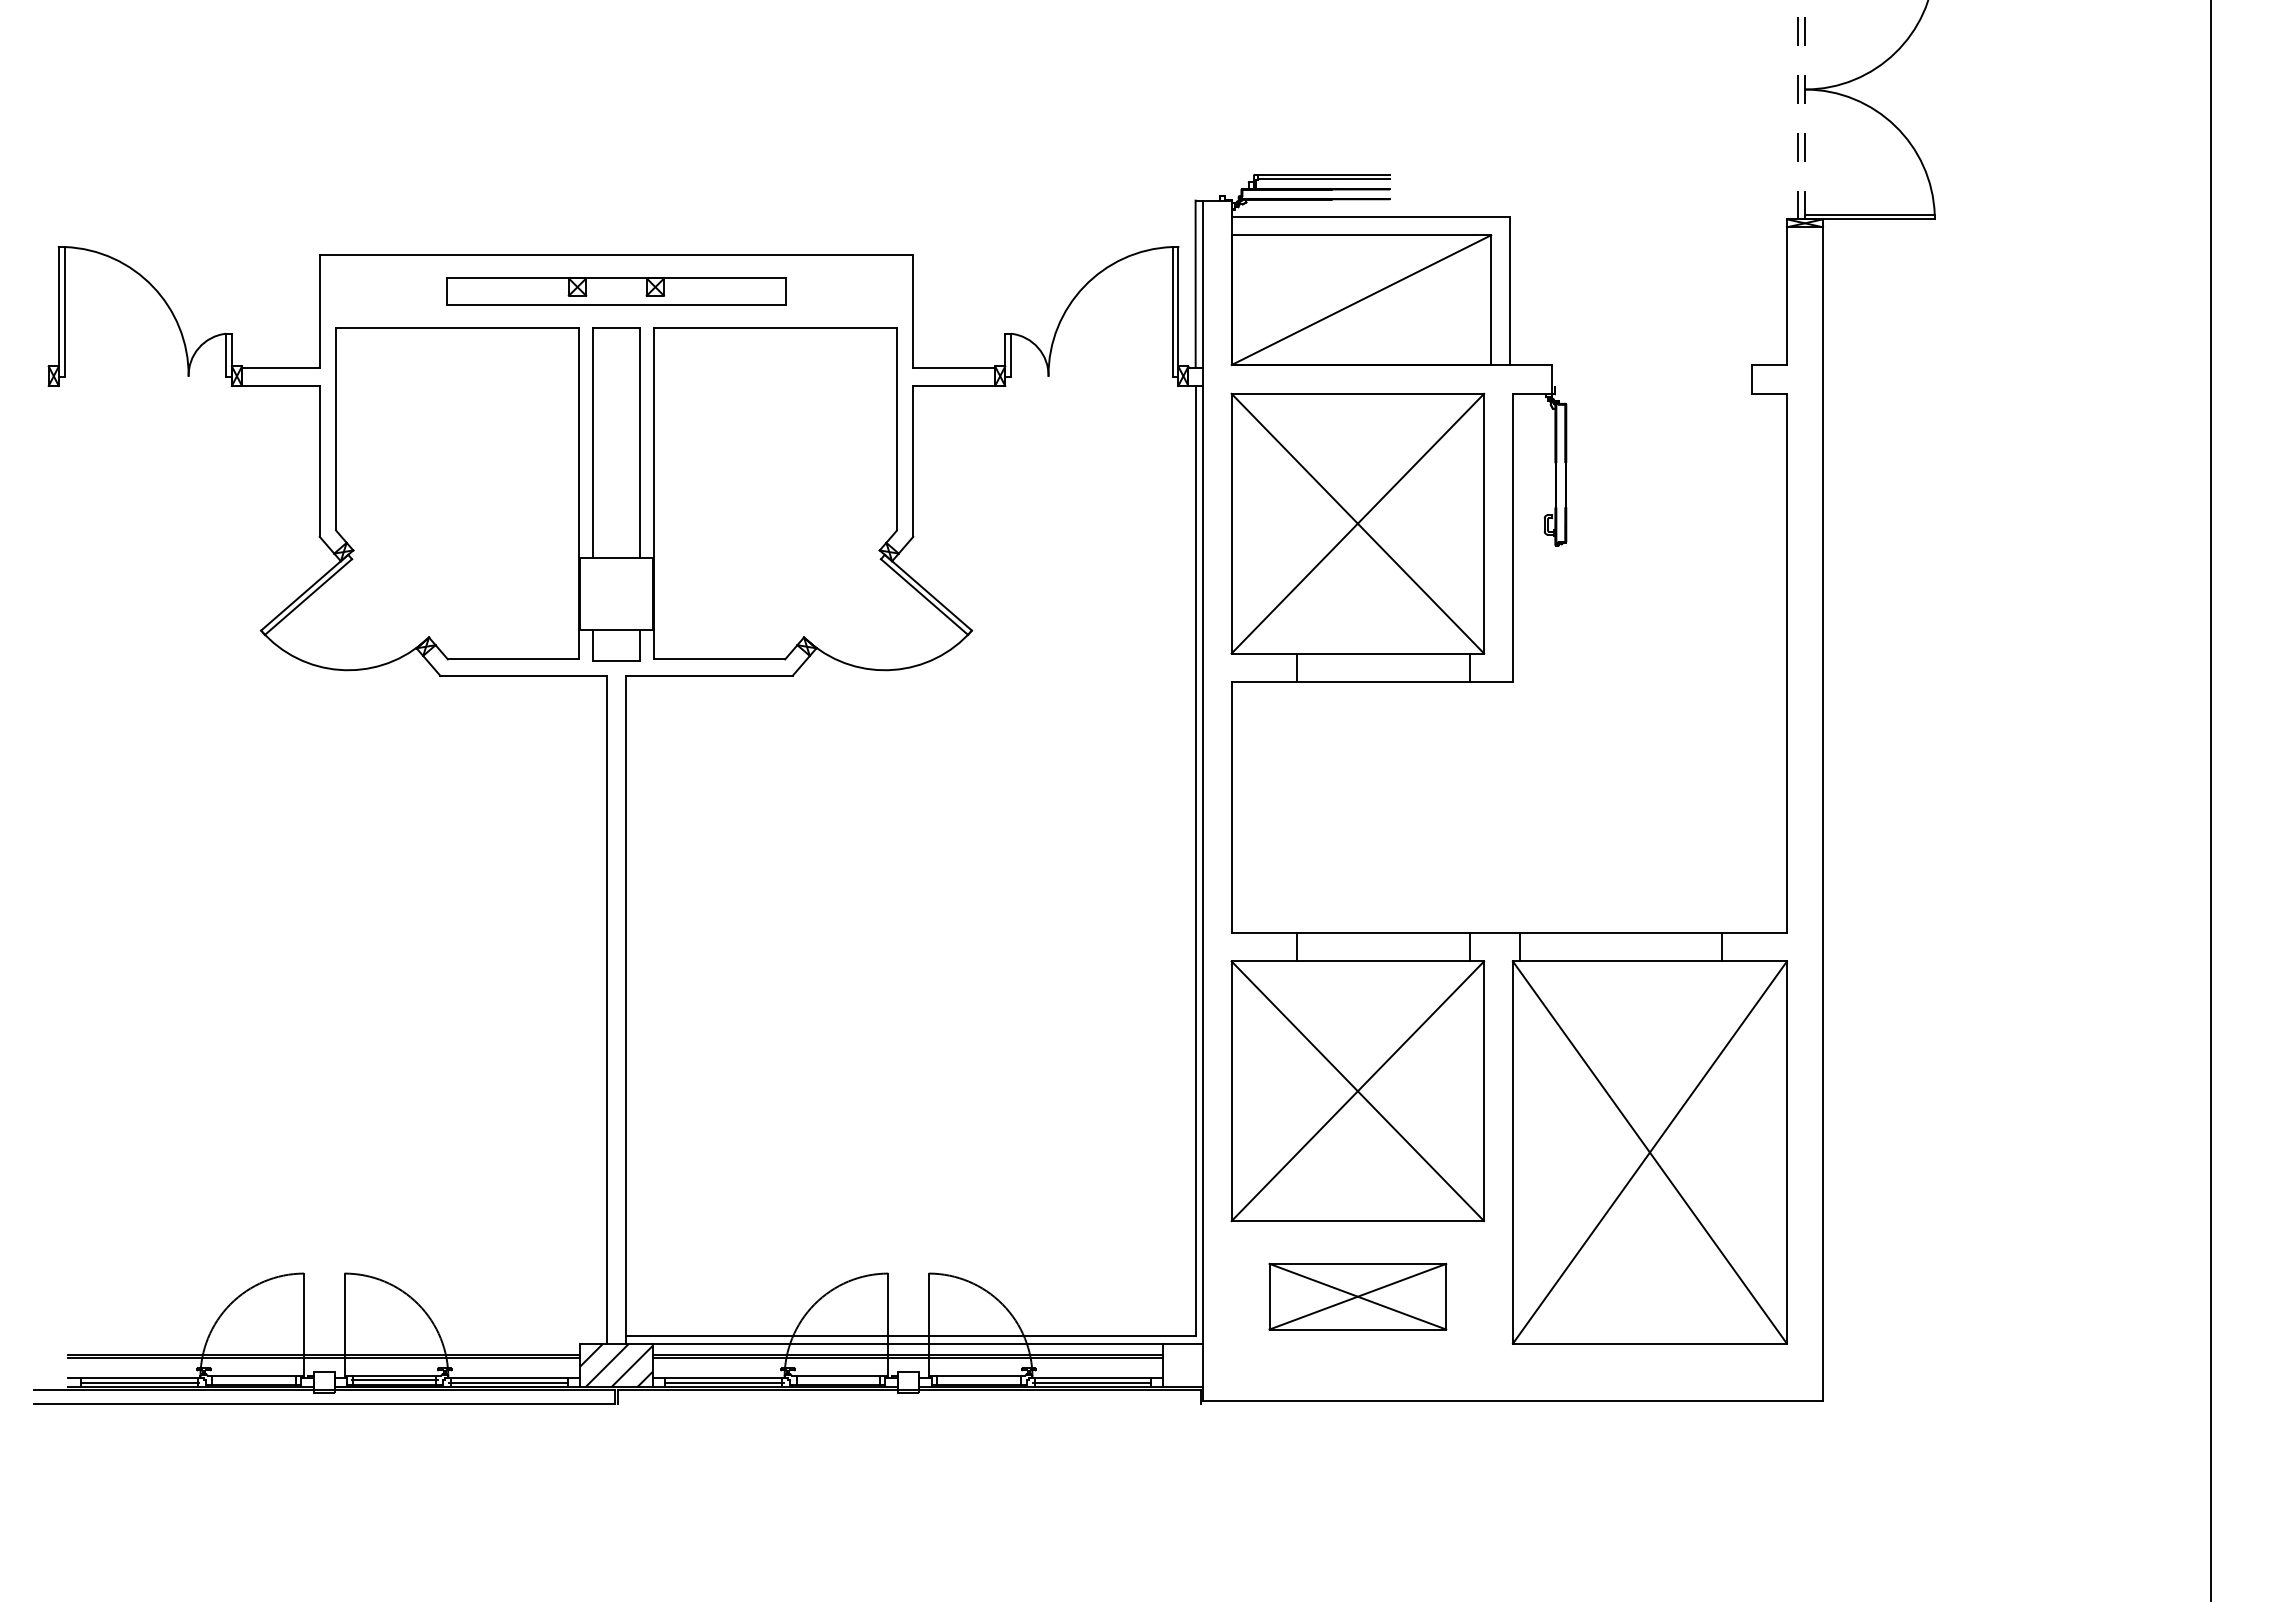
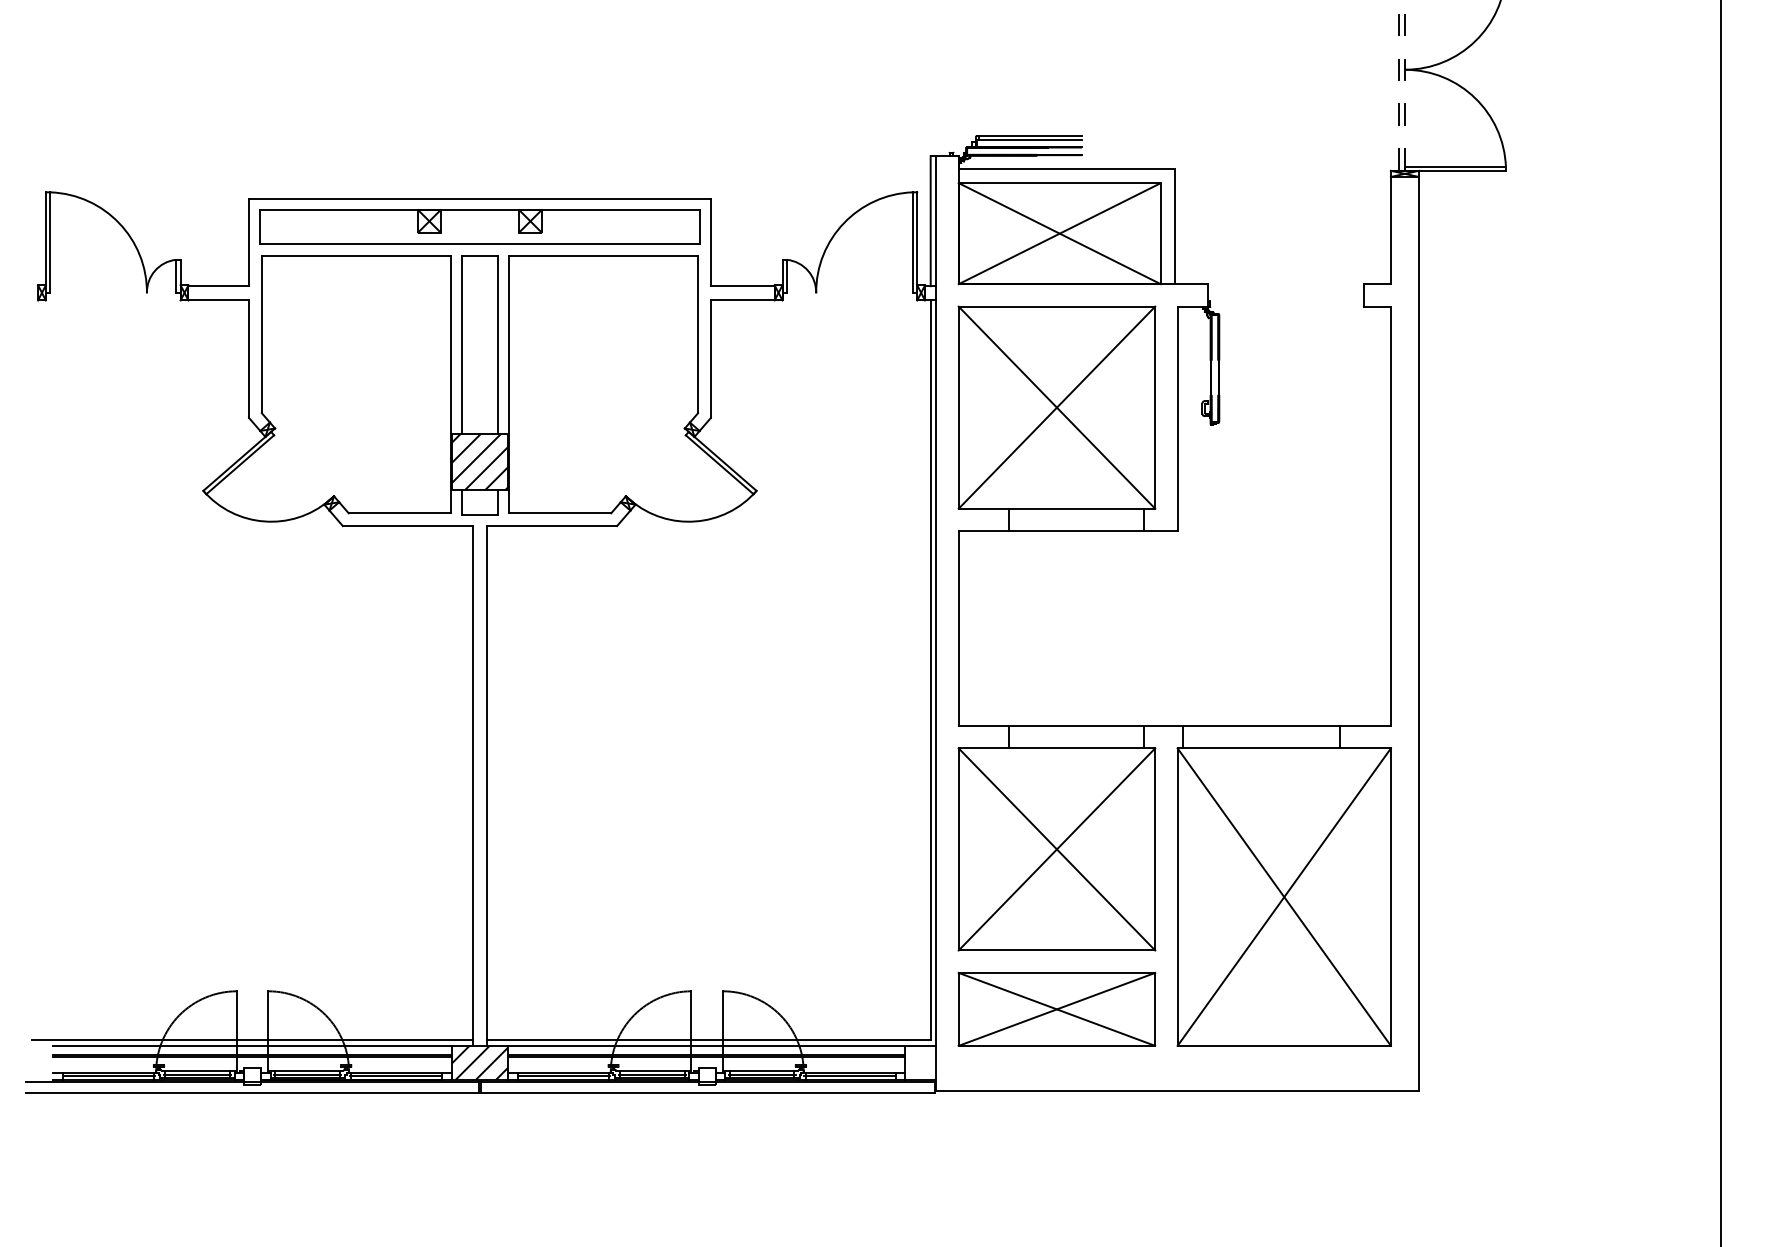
part: (616, 291) -> (479, 226), size x1.67
line: (1361, 300) -> (1059, 233), added
hatch: (616, 593) -> (479, 462), added
part: (1357, 1296) -> (1056, 1009), size x1.43
line: (324, 1336) -> (252, 1040), added
line: (324, 1343) -> (252, 1045), added
line: (253, 1380) -> (197, 1074), added
line: (838, 1380) -> (652, 1074), added
line: (978, 1380) -> (761, 1074), added
line: (909, 1404) -> (707, 1093), added

